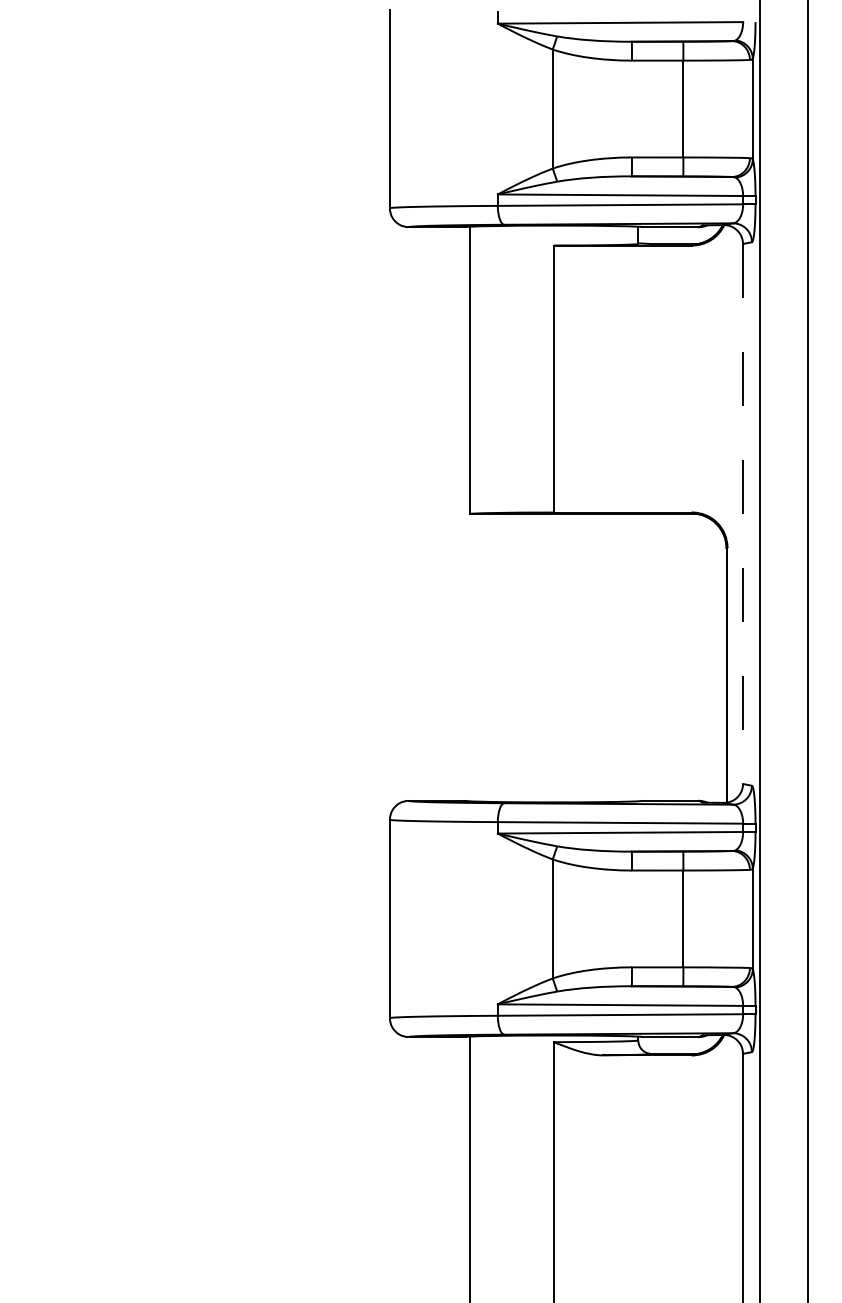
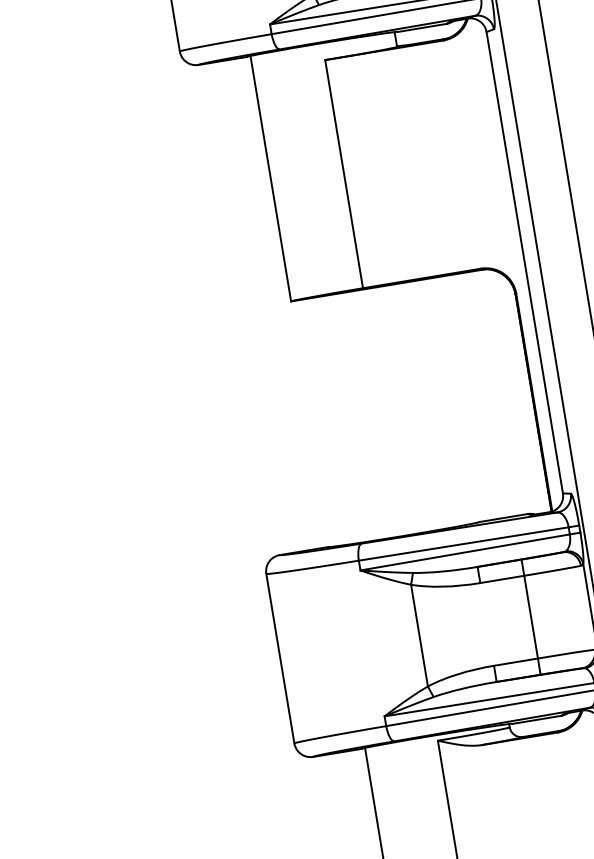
line: (743, 514) -> (525, 263), dashed -> solid

